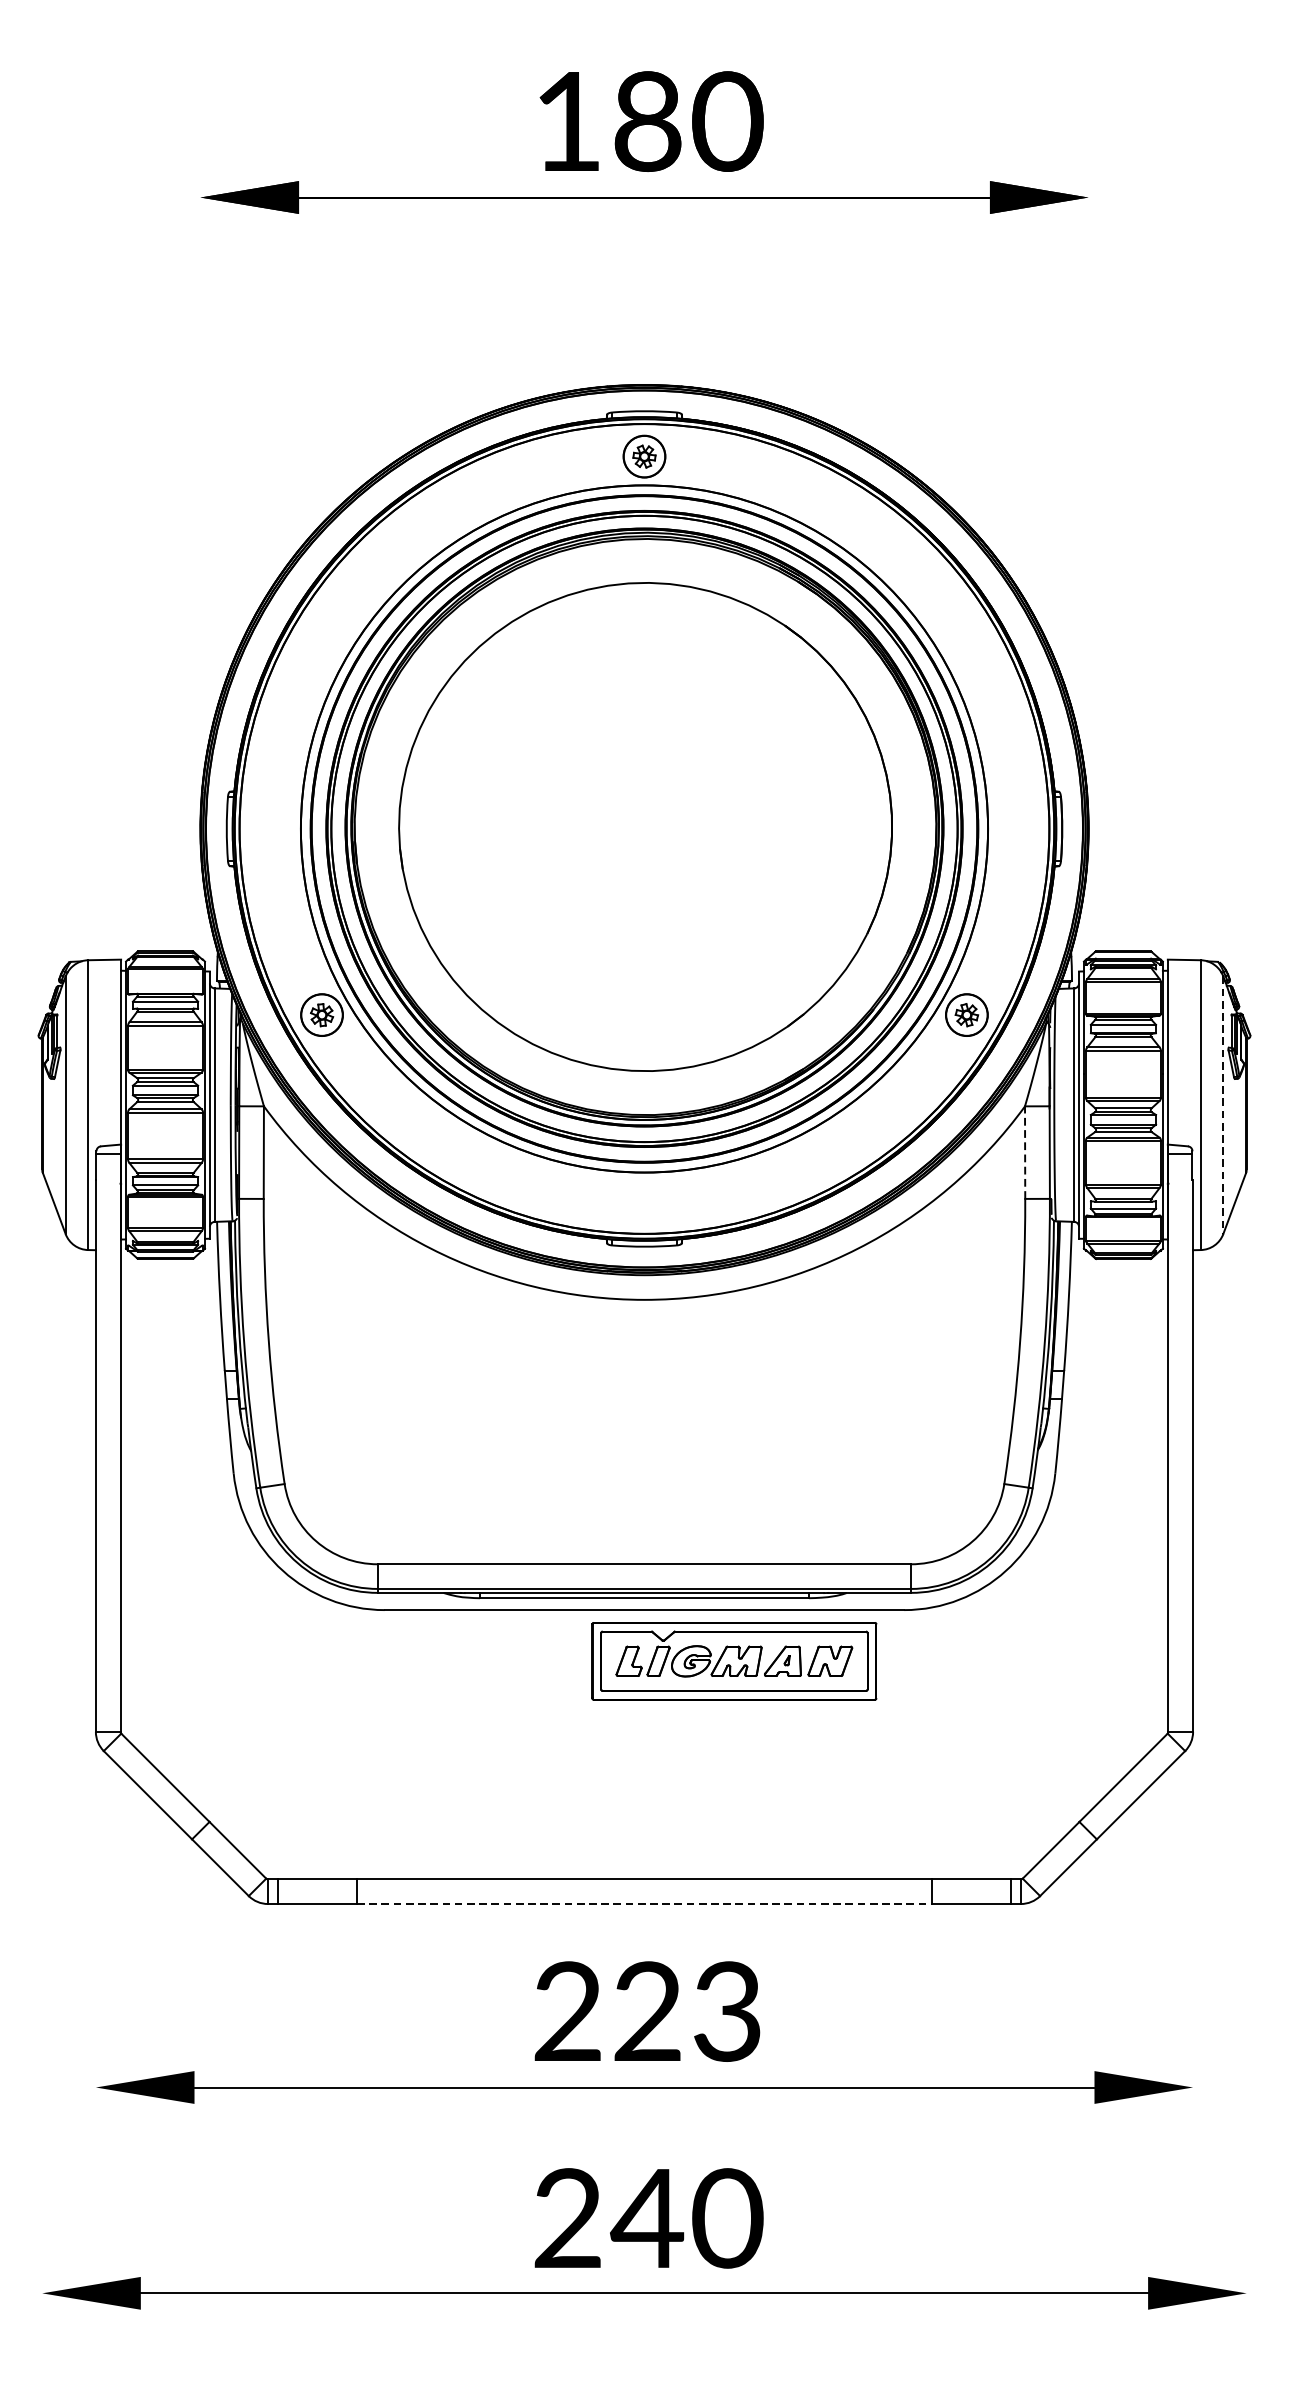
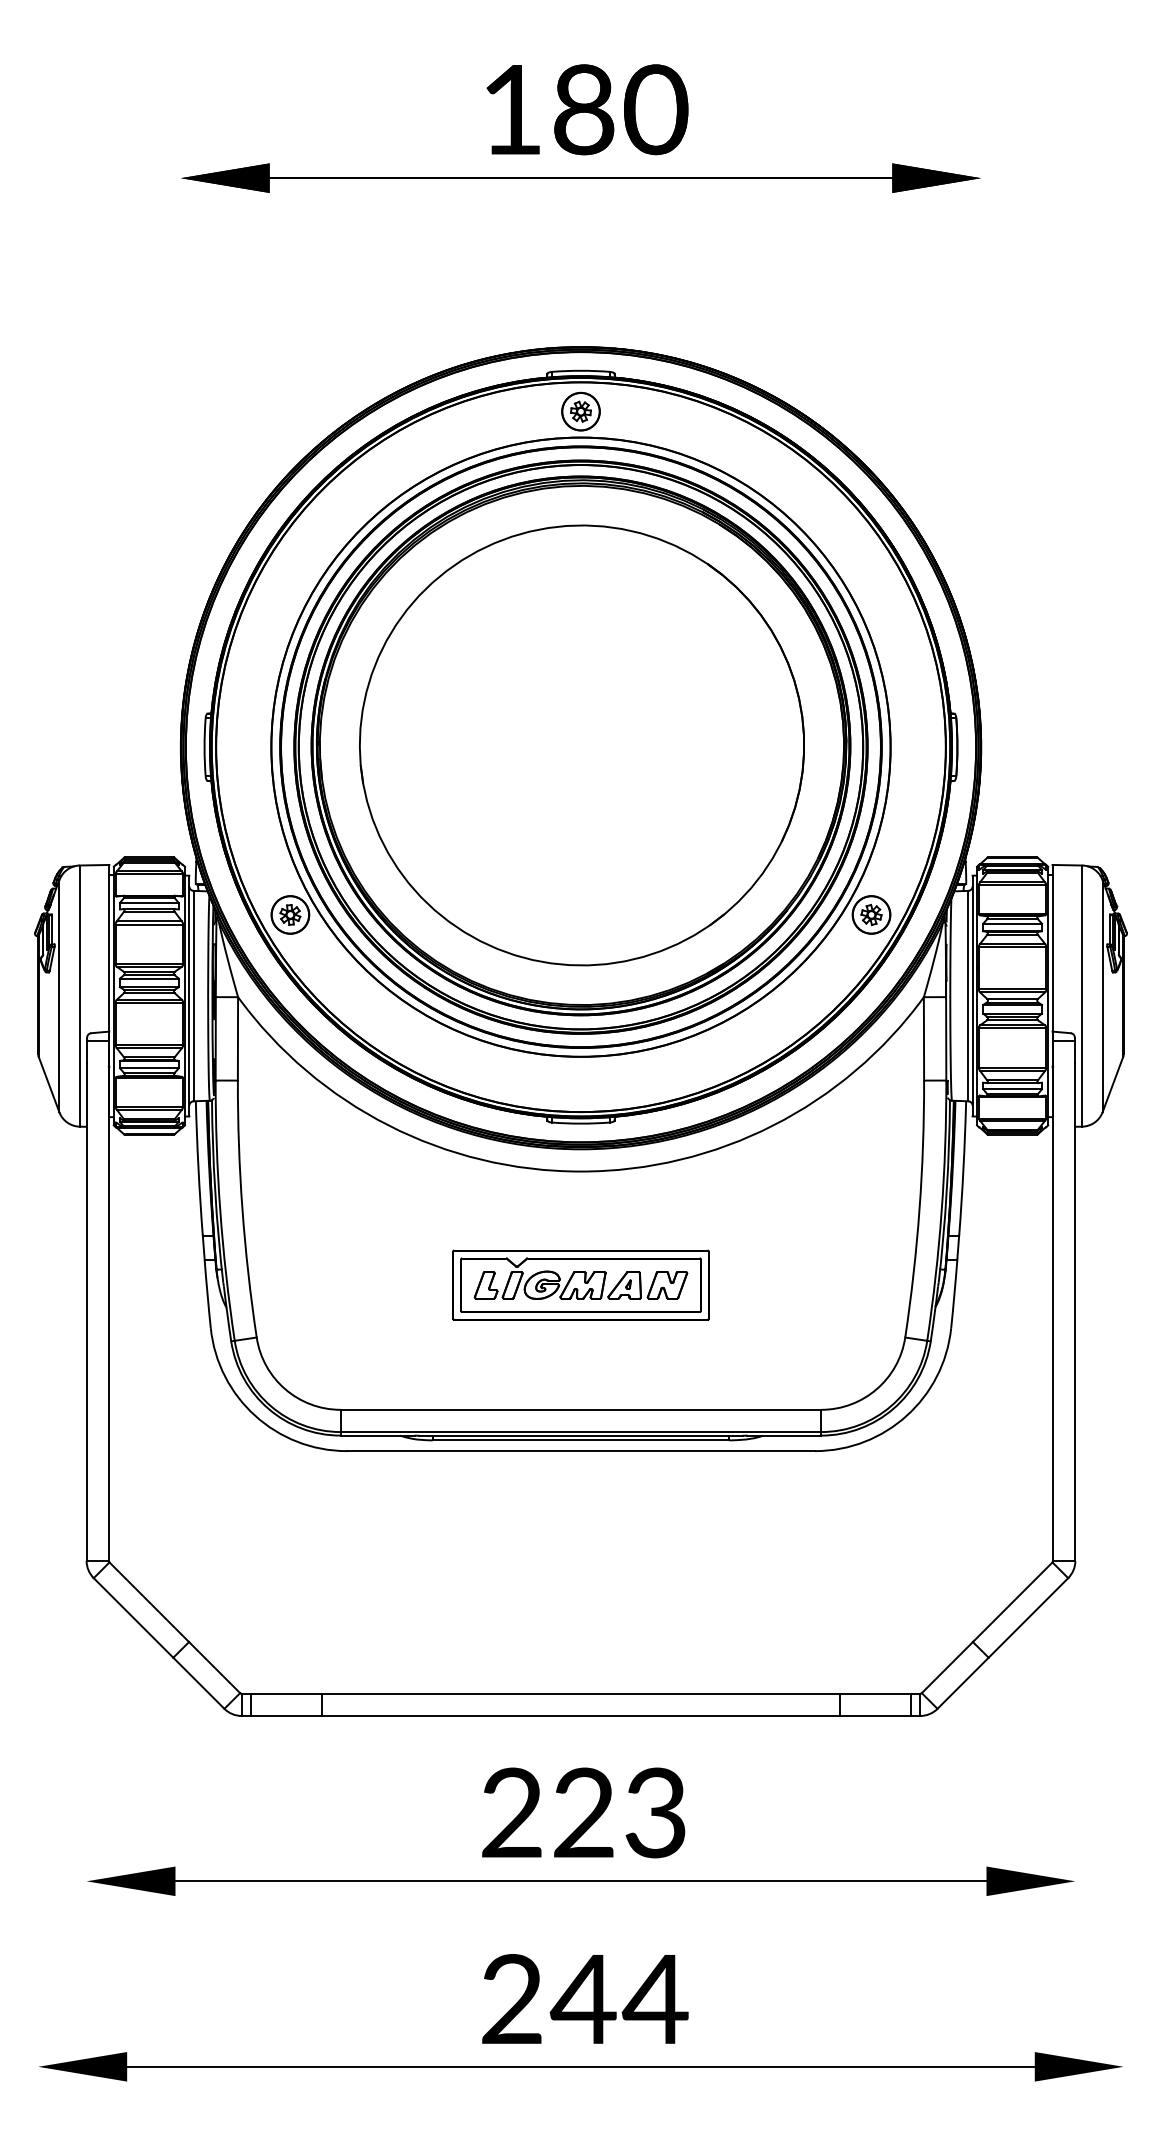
line: (1223, 1105) -> (1102, 996), dashed -> solid
line: (1025, 1152) -> (924, 1038), dashed -> solid
part: (733, 1660) -> (580, 1284), moved
line: (645, 1903) -> (581, 1715), dashed -> solid
text: (726, 2218) -> (654, 1999), 240 -> 244

